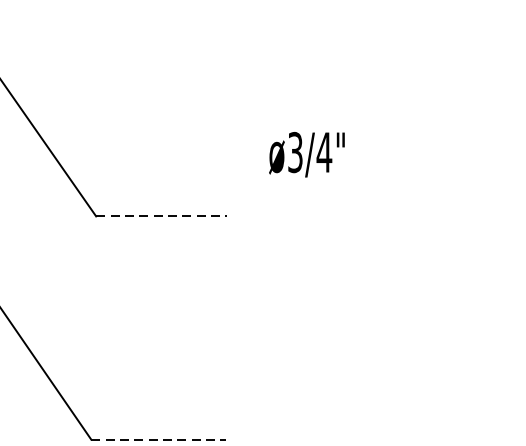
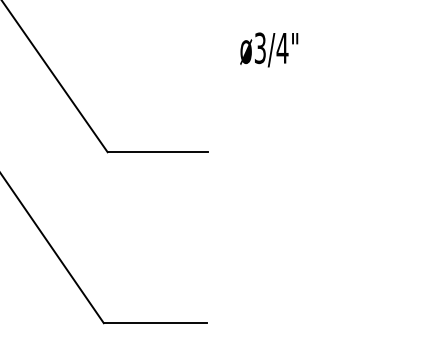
text: (307, 154) -> (269, 49), moved
line: (162, 216) -> (158, 152), dashed -> solid
line: (158, 439) -> (155, 323), dashed -> solid

